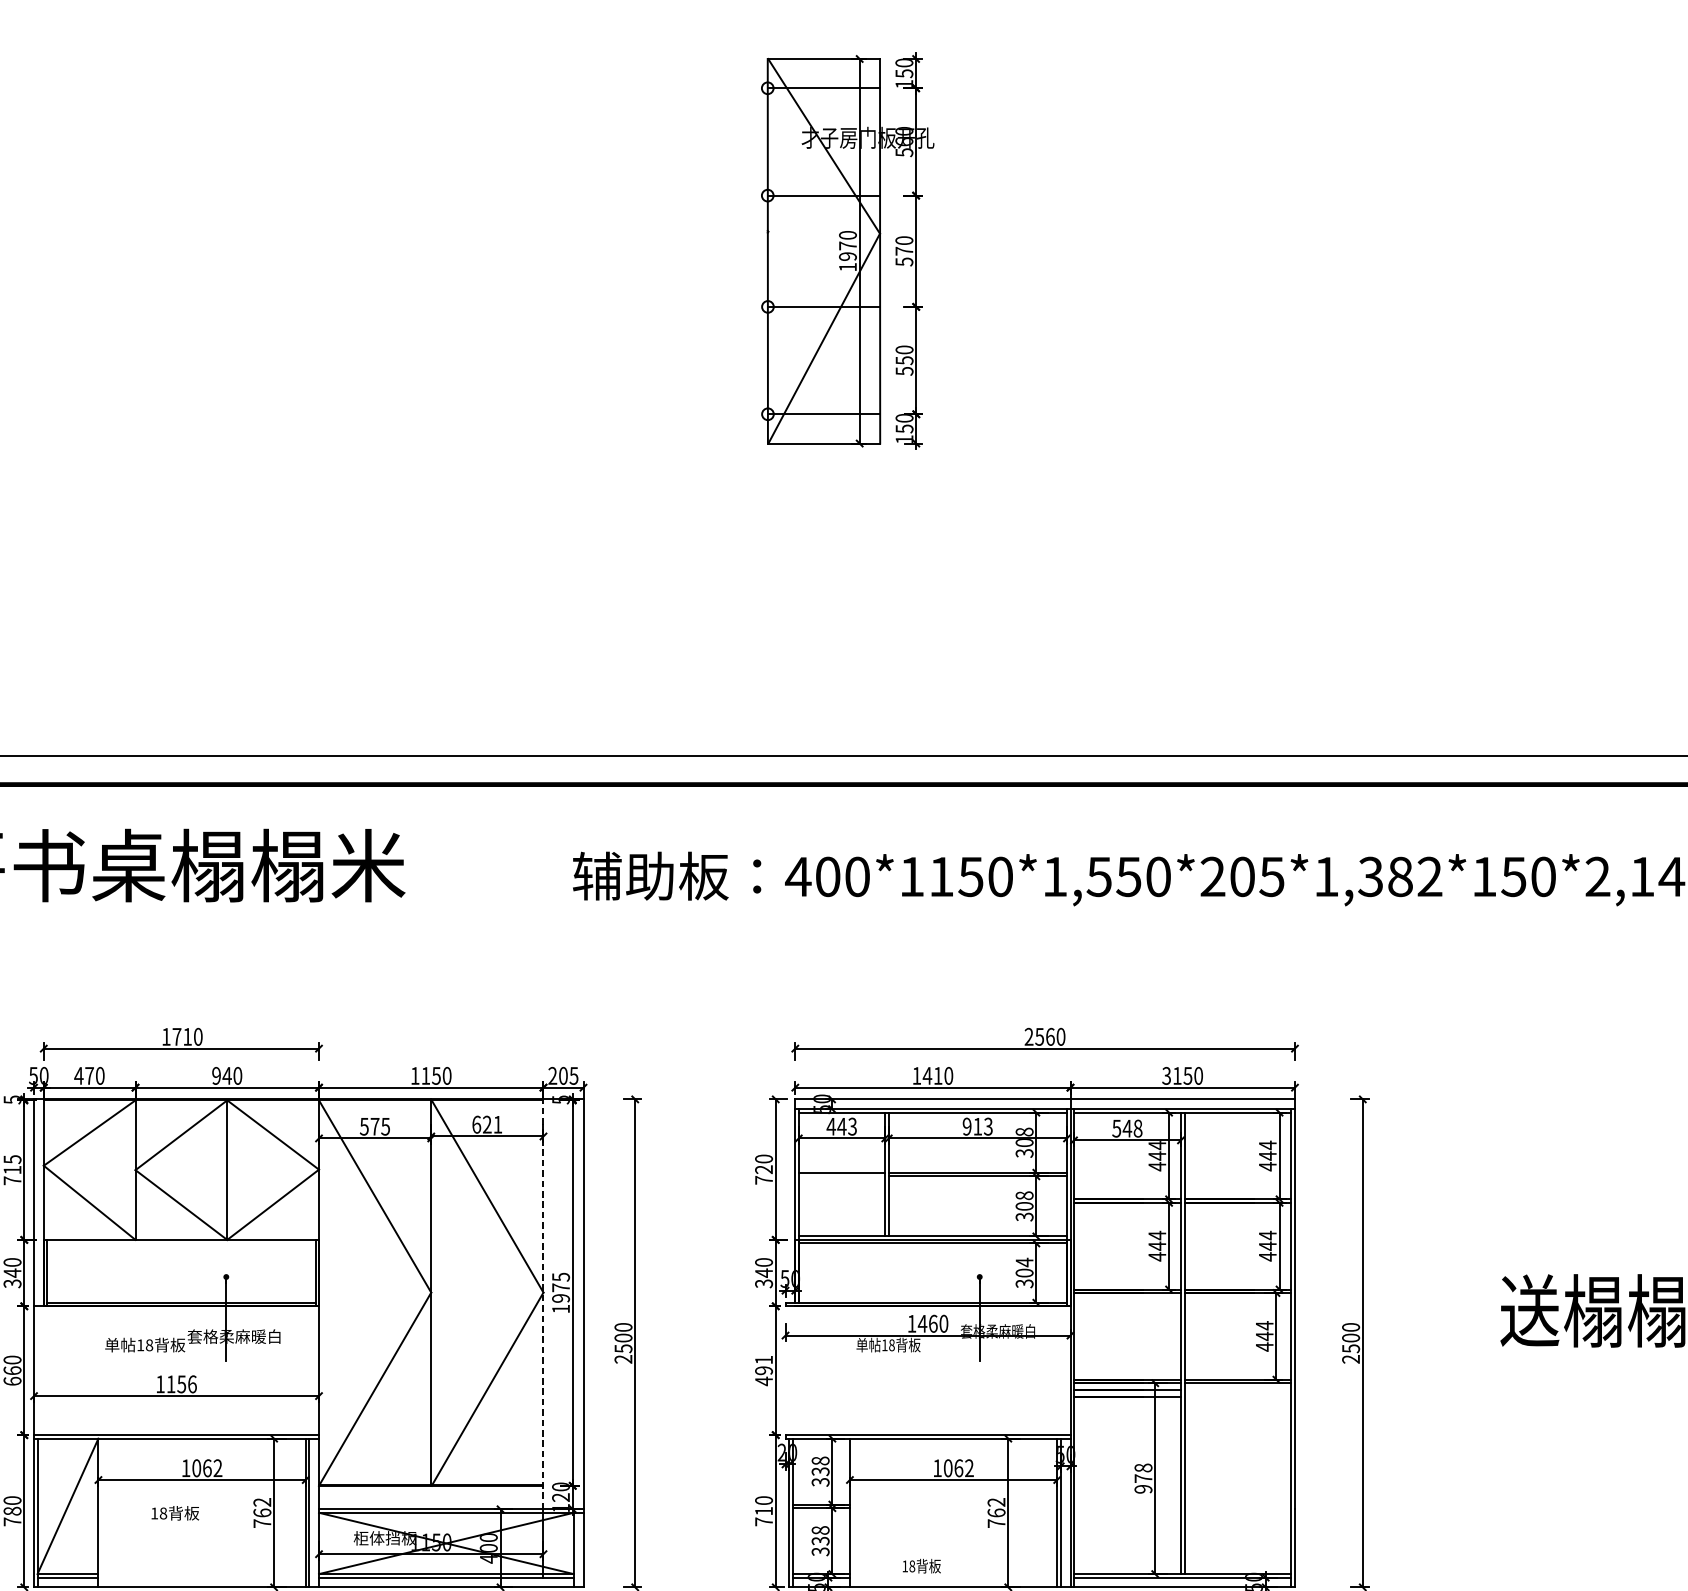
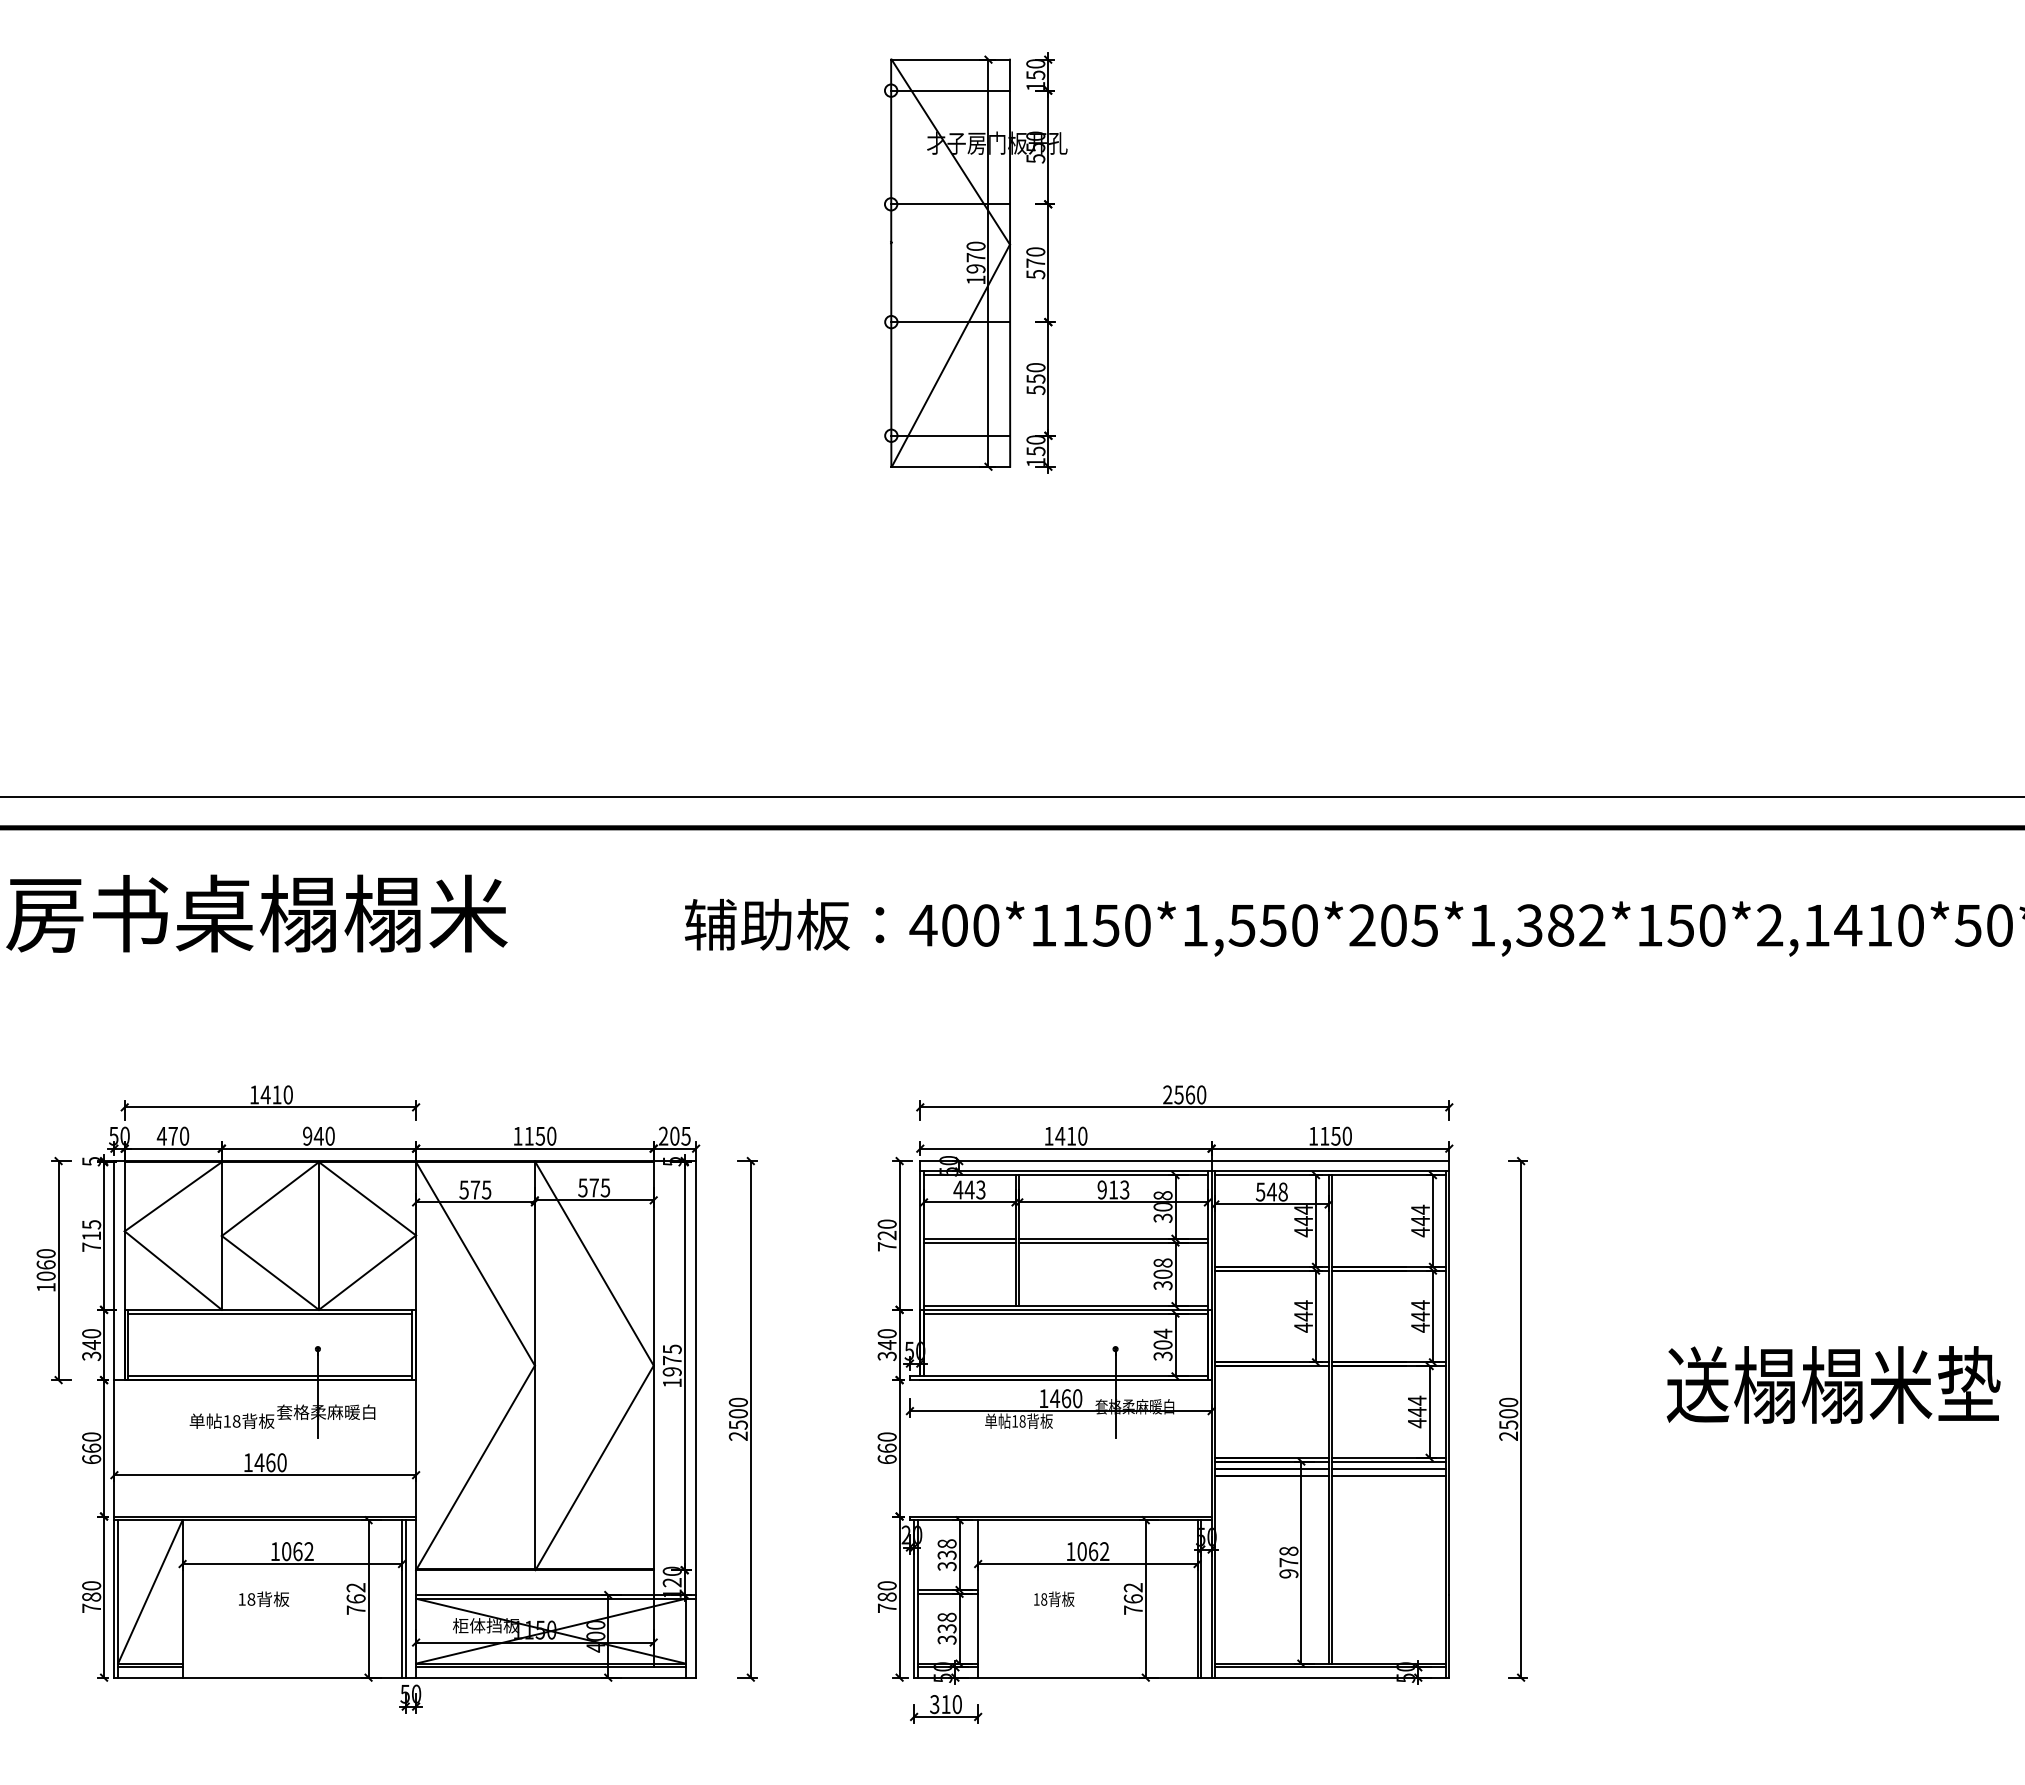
text: (904, 141) -> (1035, 147), 560 -> 550
text: (176, 1036) -> (265, 1094), 1710 -> 1410
text: (1165, 1075) -> (1312, 1135), 3150 -> 1150
text: (487, 1124) -> (594, 1187), 621 -> 575
line: (841, 1176) -> (969, 1242), added
line: (181, 1243) -> (270, 1313), added
line: (543, 1304) -> (653, 1378), dashed -> solid
text: (763, 1370) -> (886, 1448), 491 -> 660
text: (181, 1384) -> (270, 1462), 1156 -> 1460
line: (1237, 1389) -> (1388, 1468), added
line: (1237, 1397) -> (1388, 1476), added
text: (763, 1510) -> (886, 1596), 710 -> 780
text: (922, 1565) -> (1054, 1598), moved

